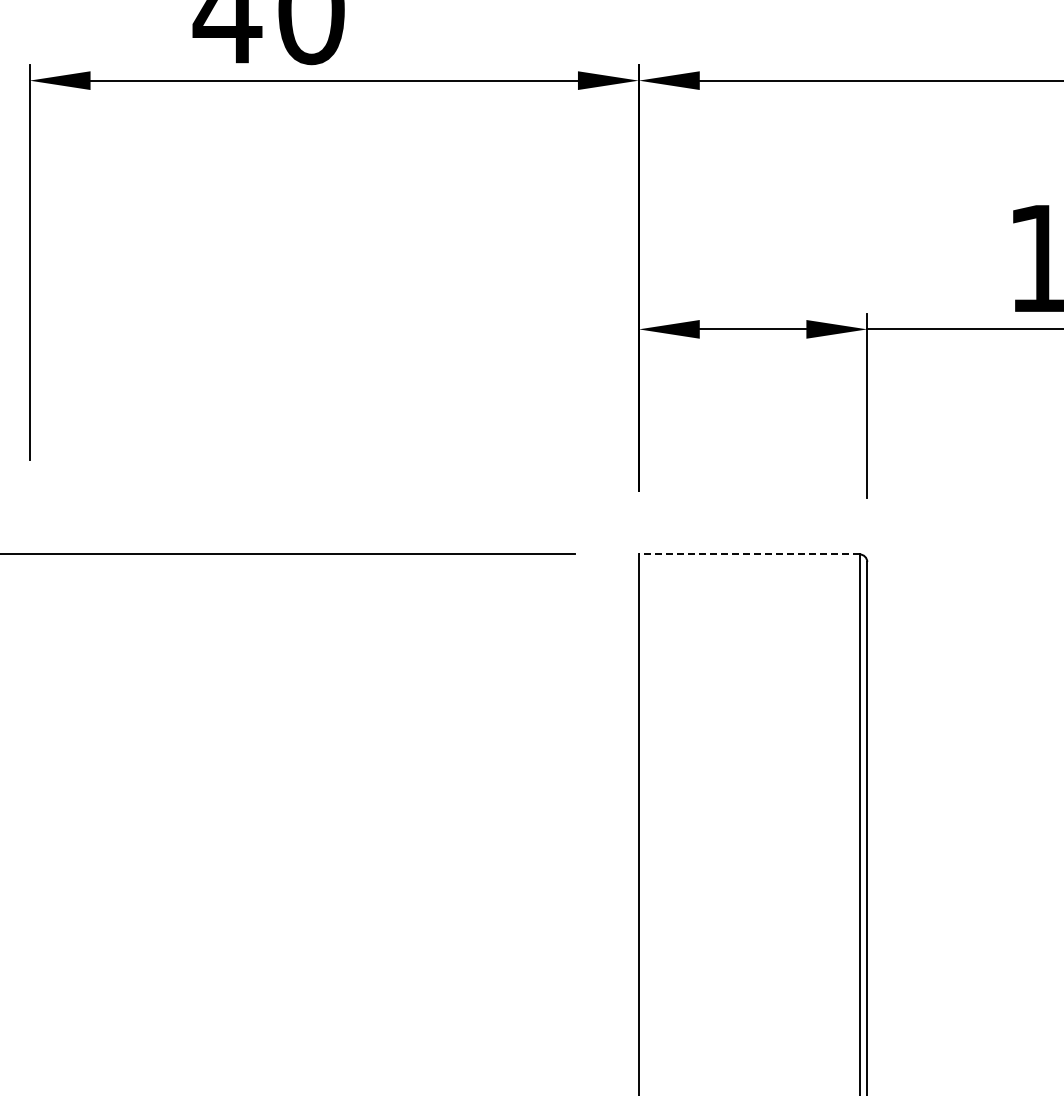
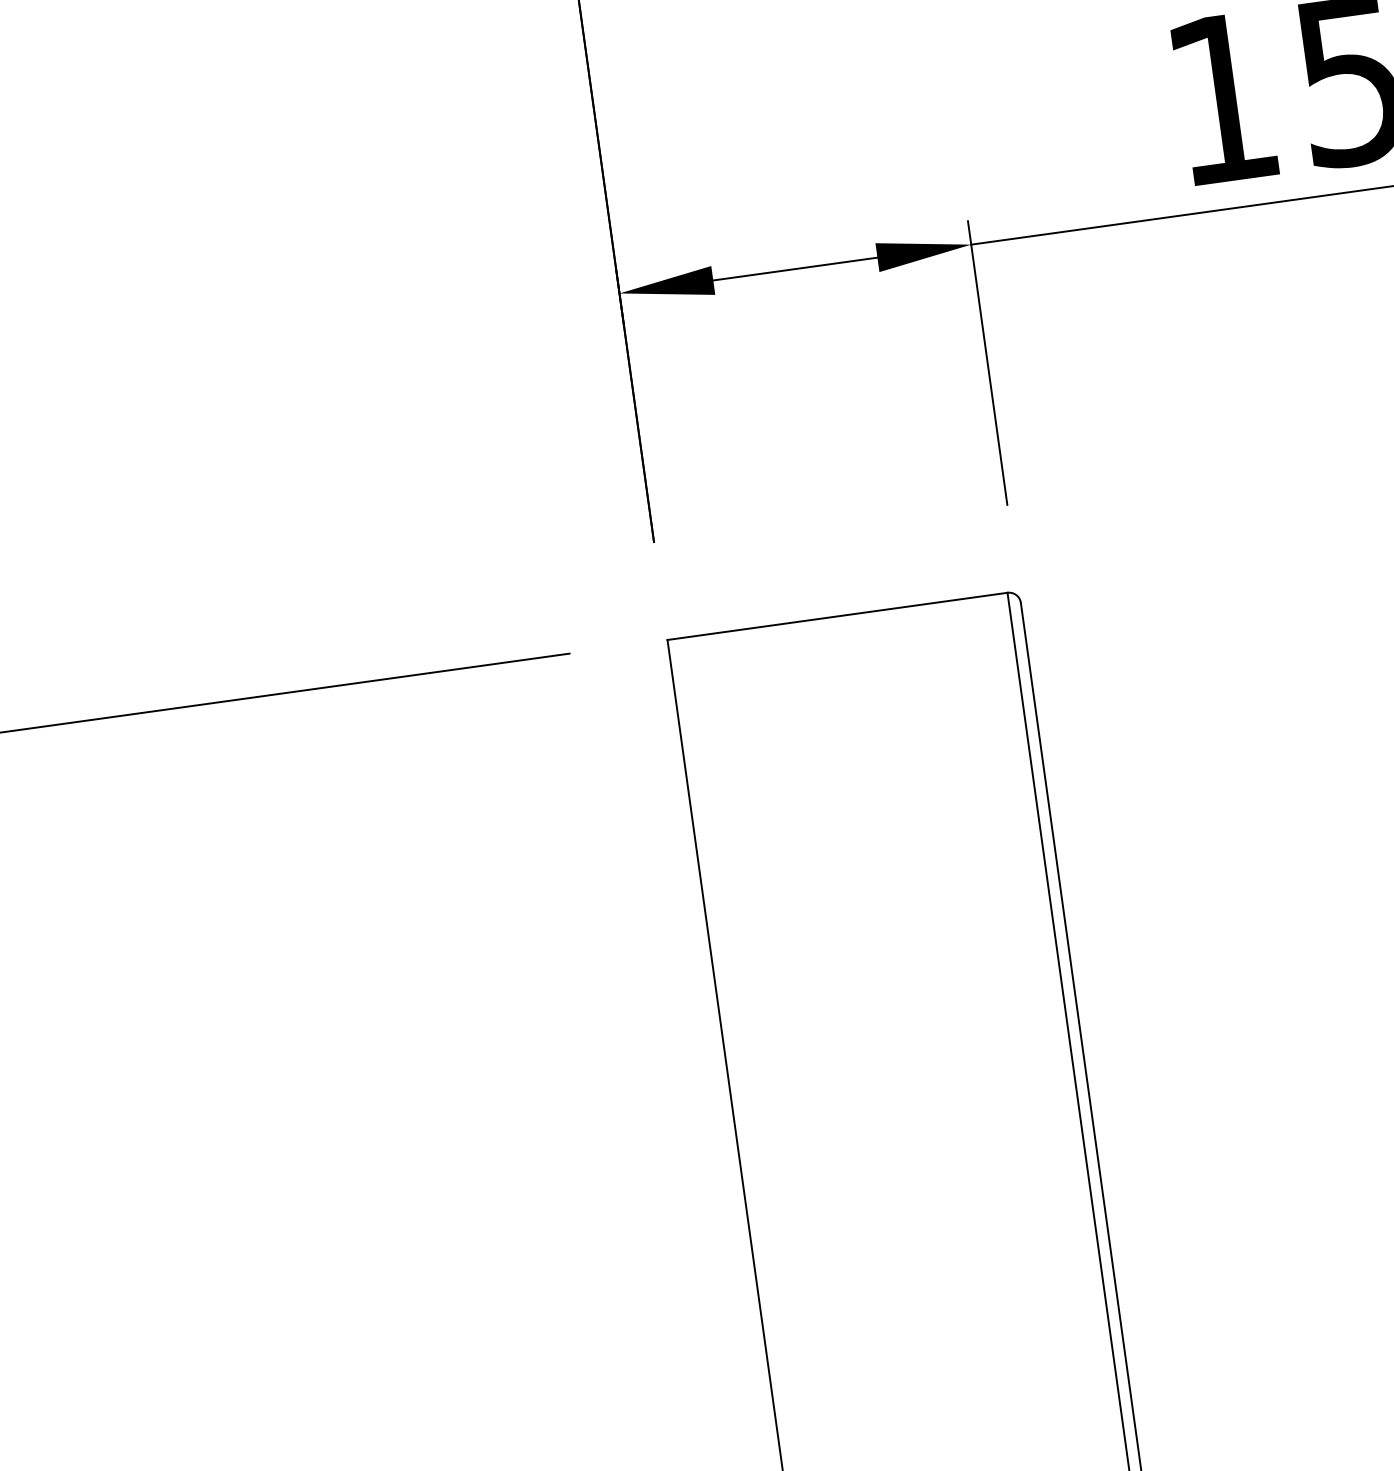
line: (748, 554) -> (836, 616), dashed -> solid

